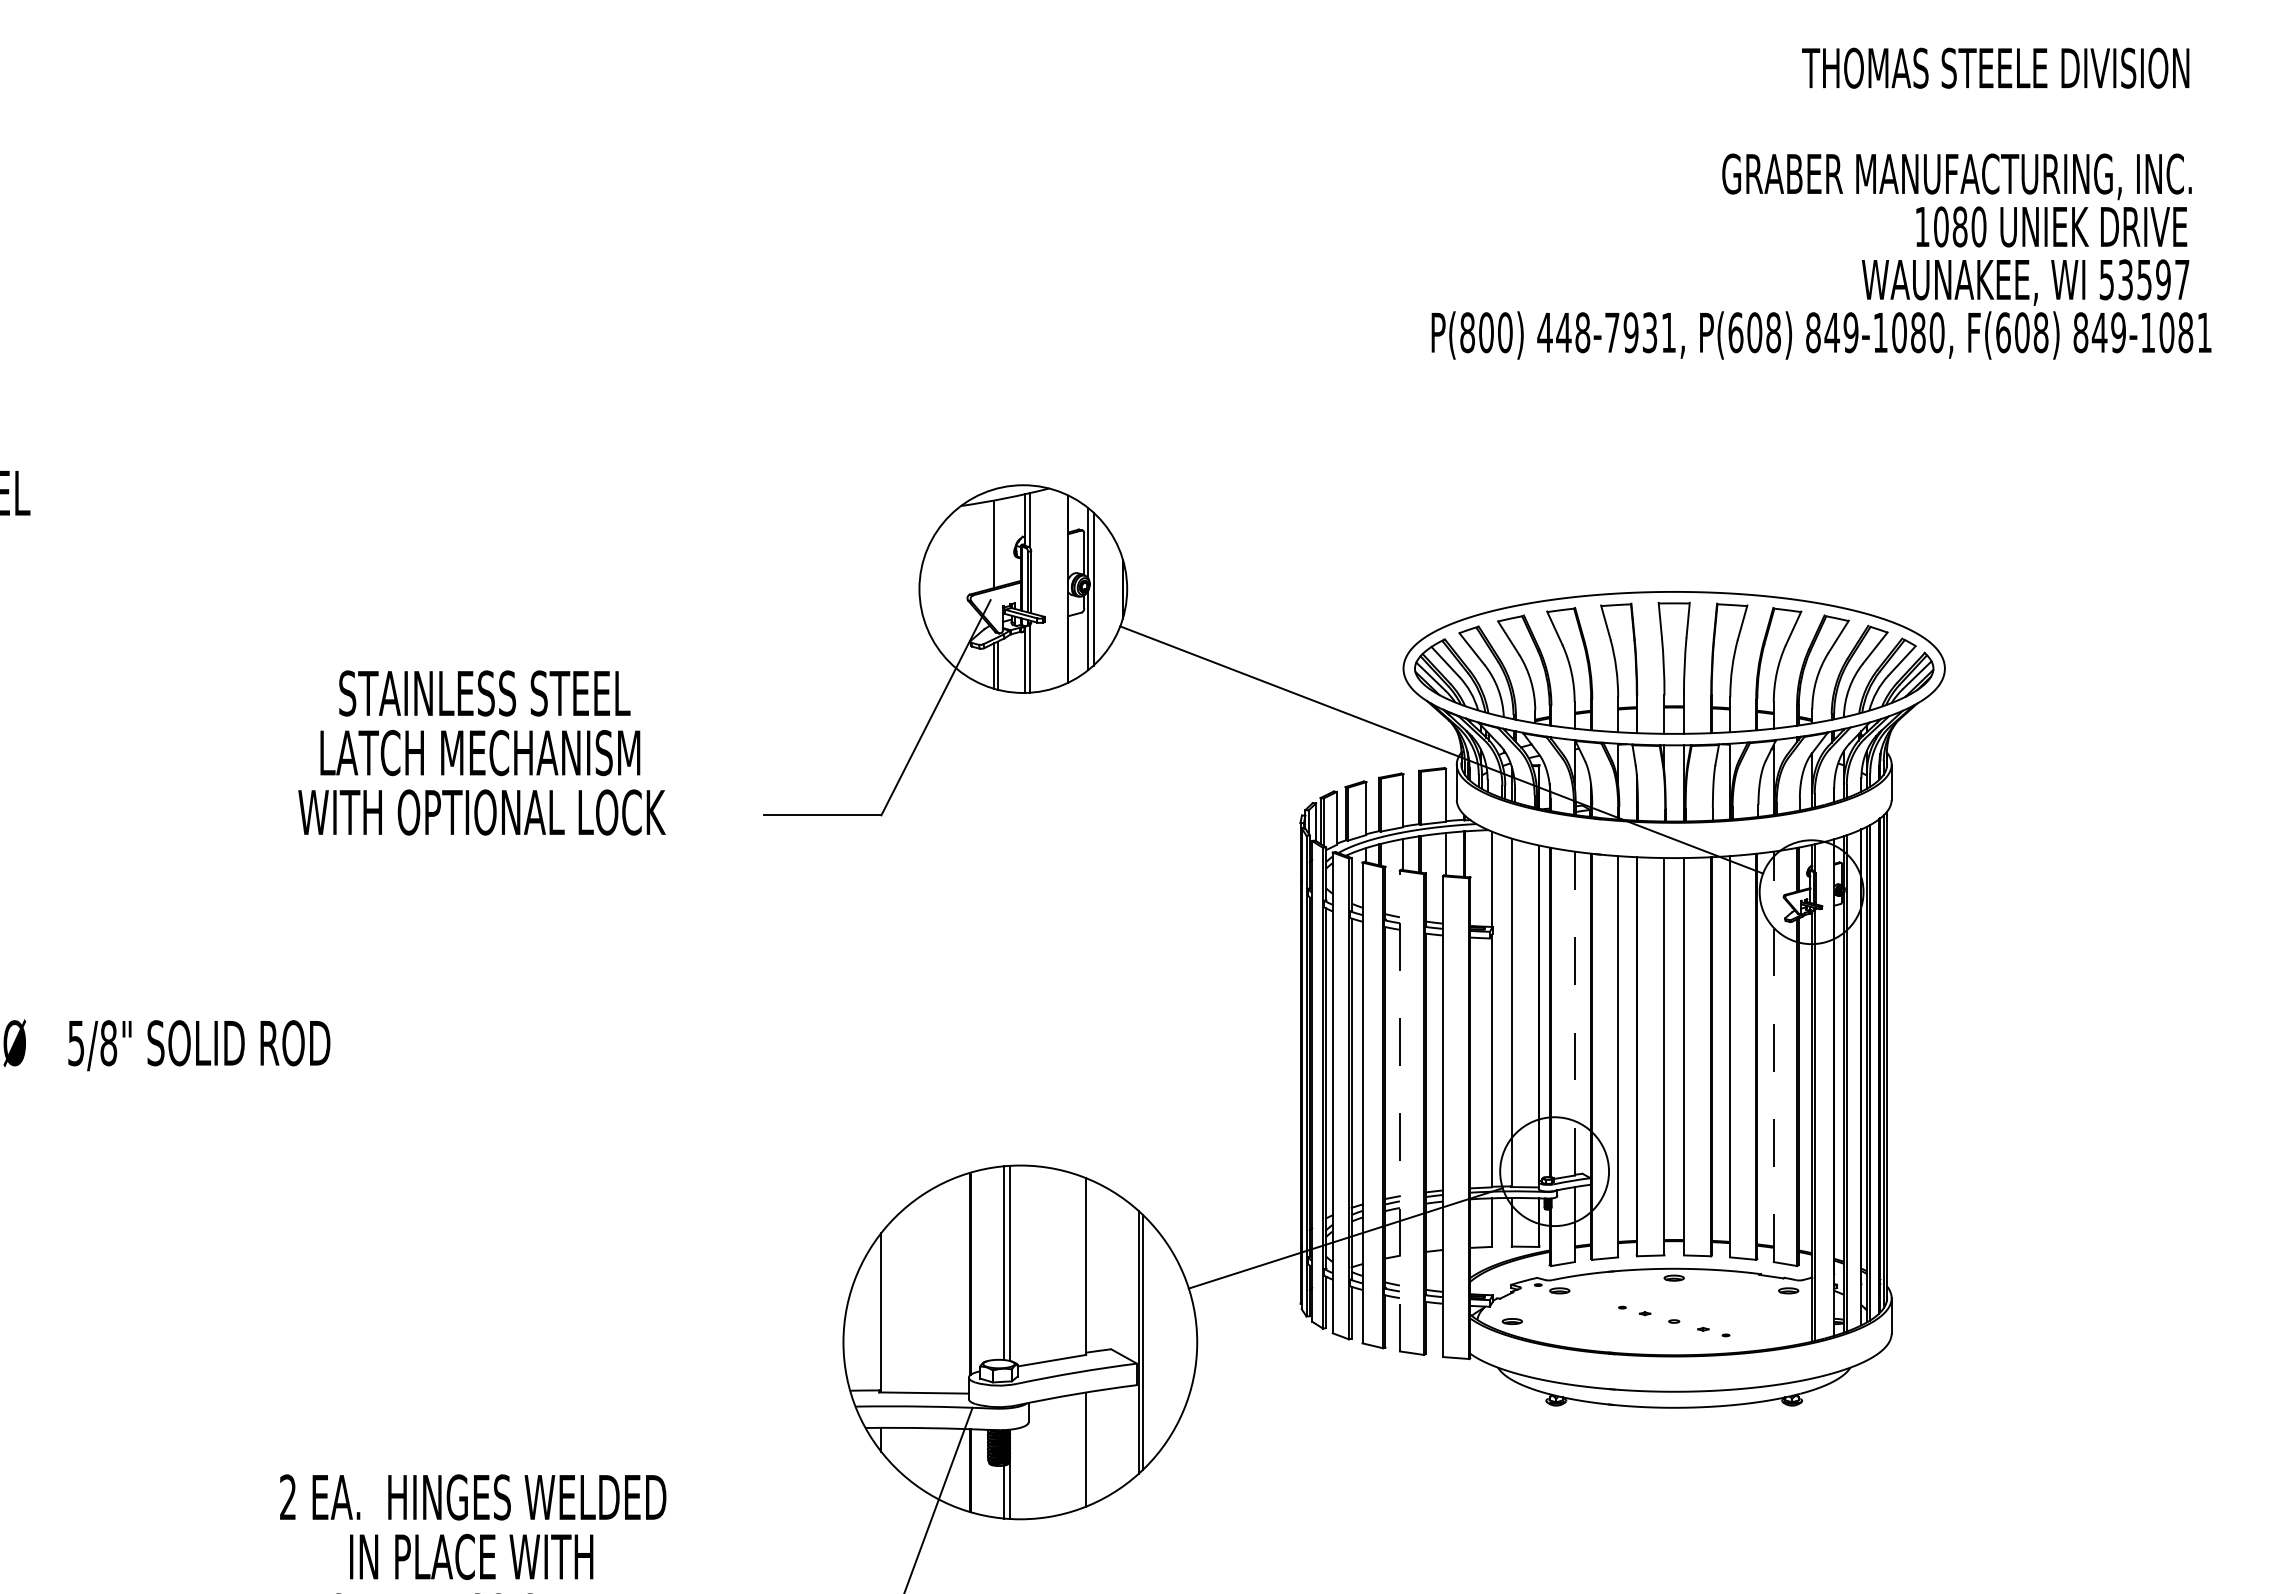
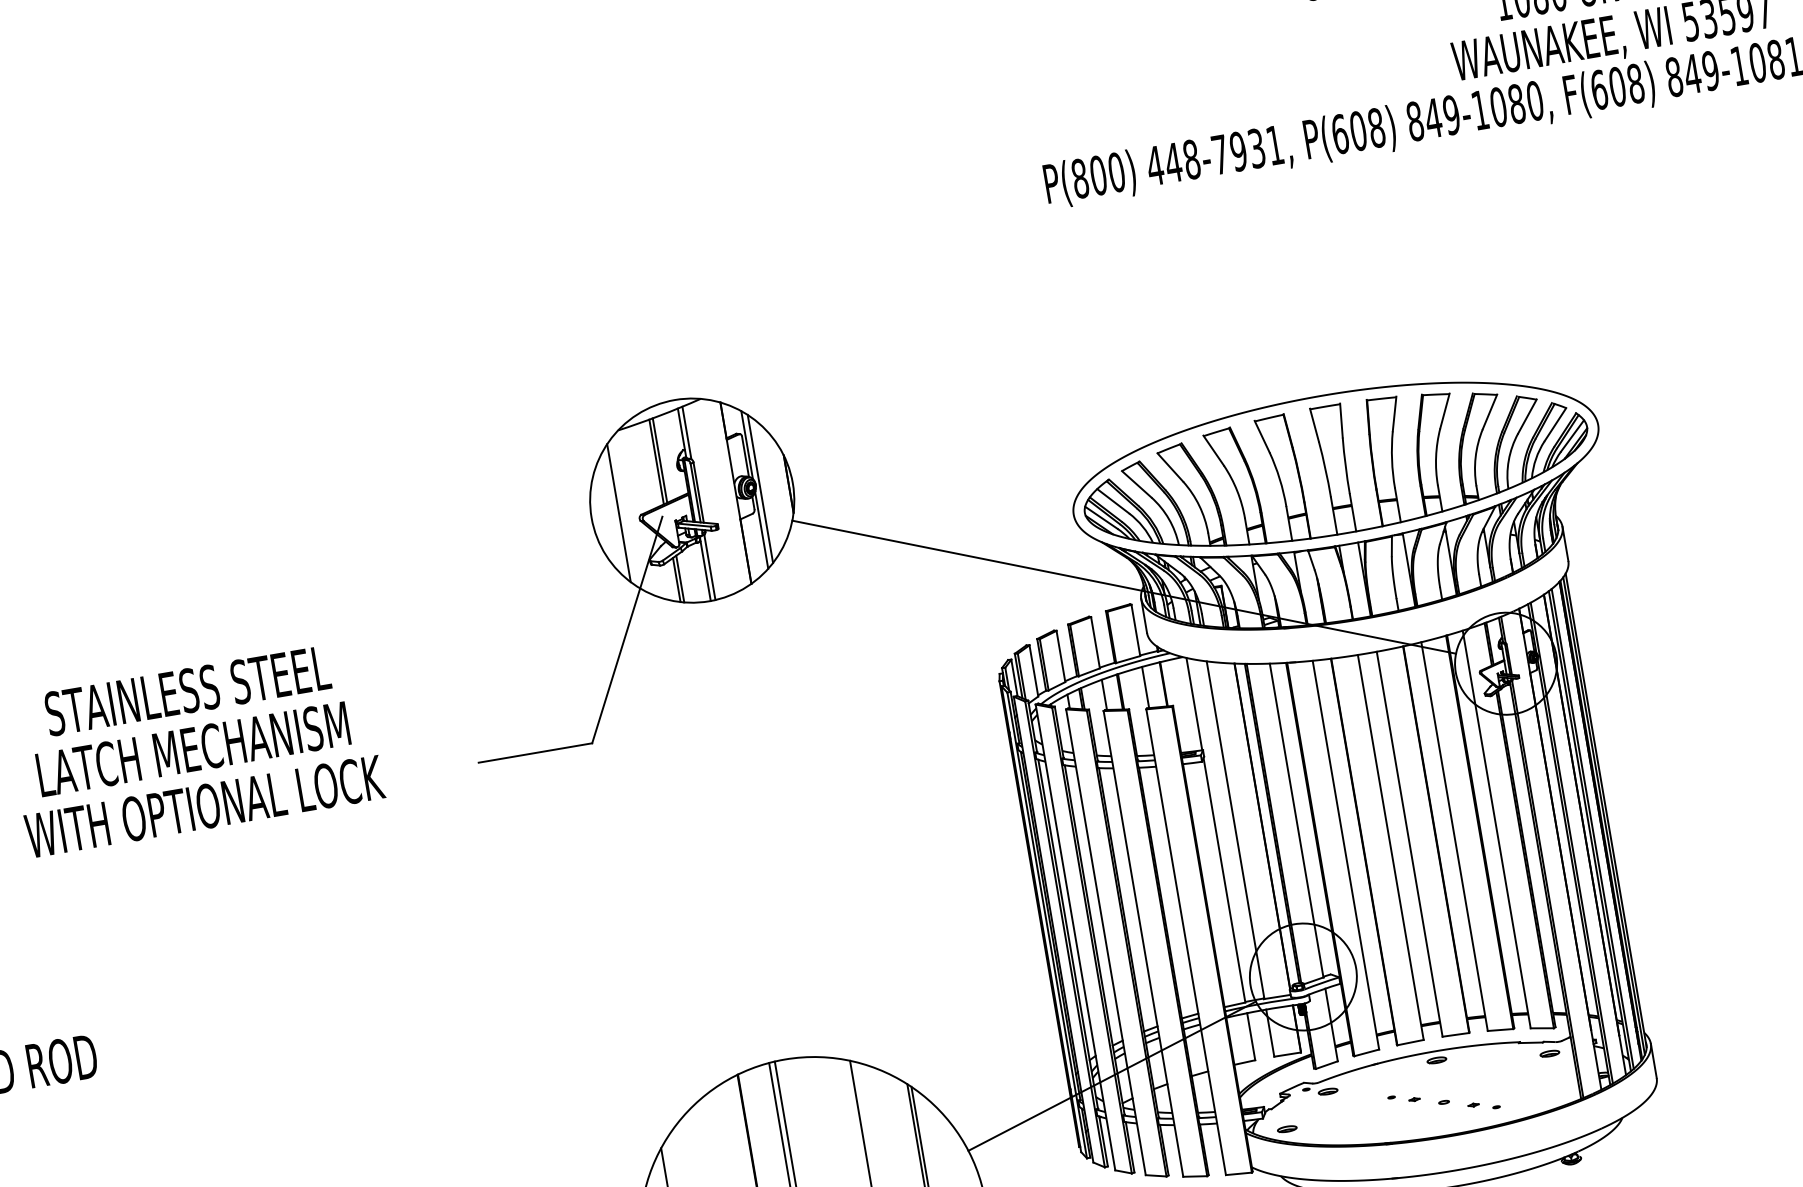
line: (997, 543) -> (659, 460), added
line: (947, 588) -> (618, 512), added
line: (1574, 1013) -> (1296, 820), dashed -> solid
line: (1773, 1056) -> (1496, 829), dashed -> solid
line: (1399, 1110) -> (1143, 943), dashed -> solid

